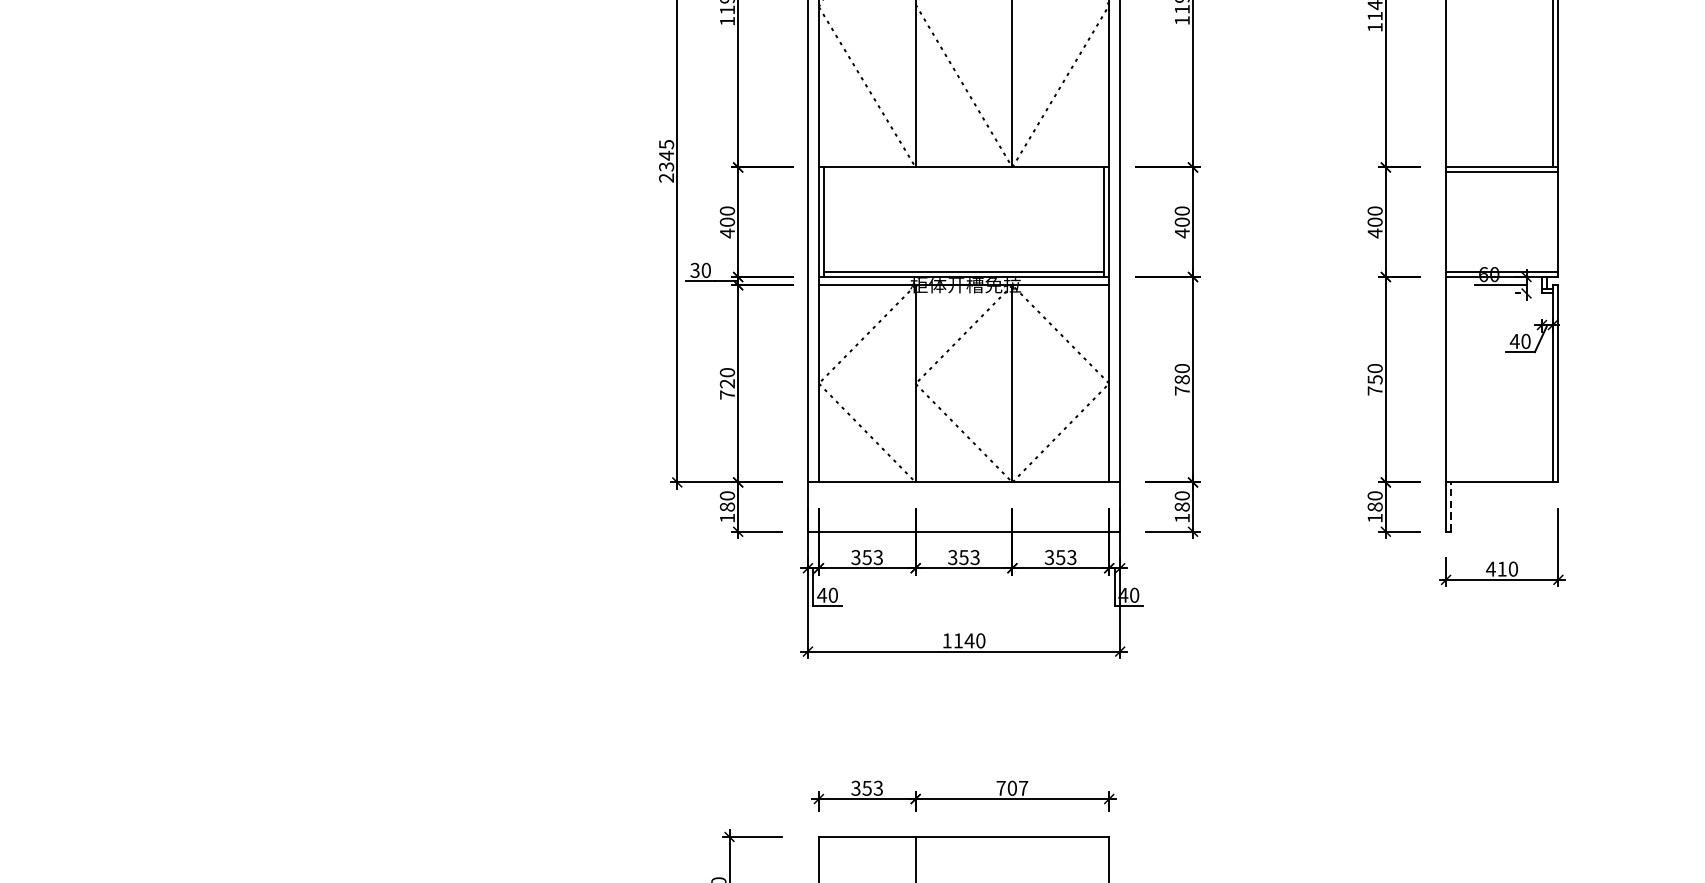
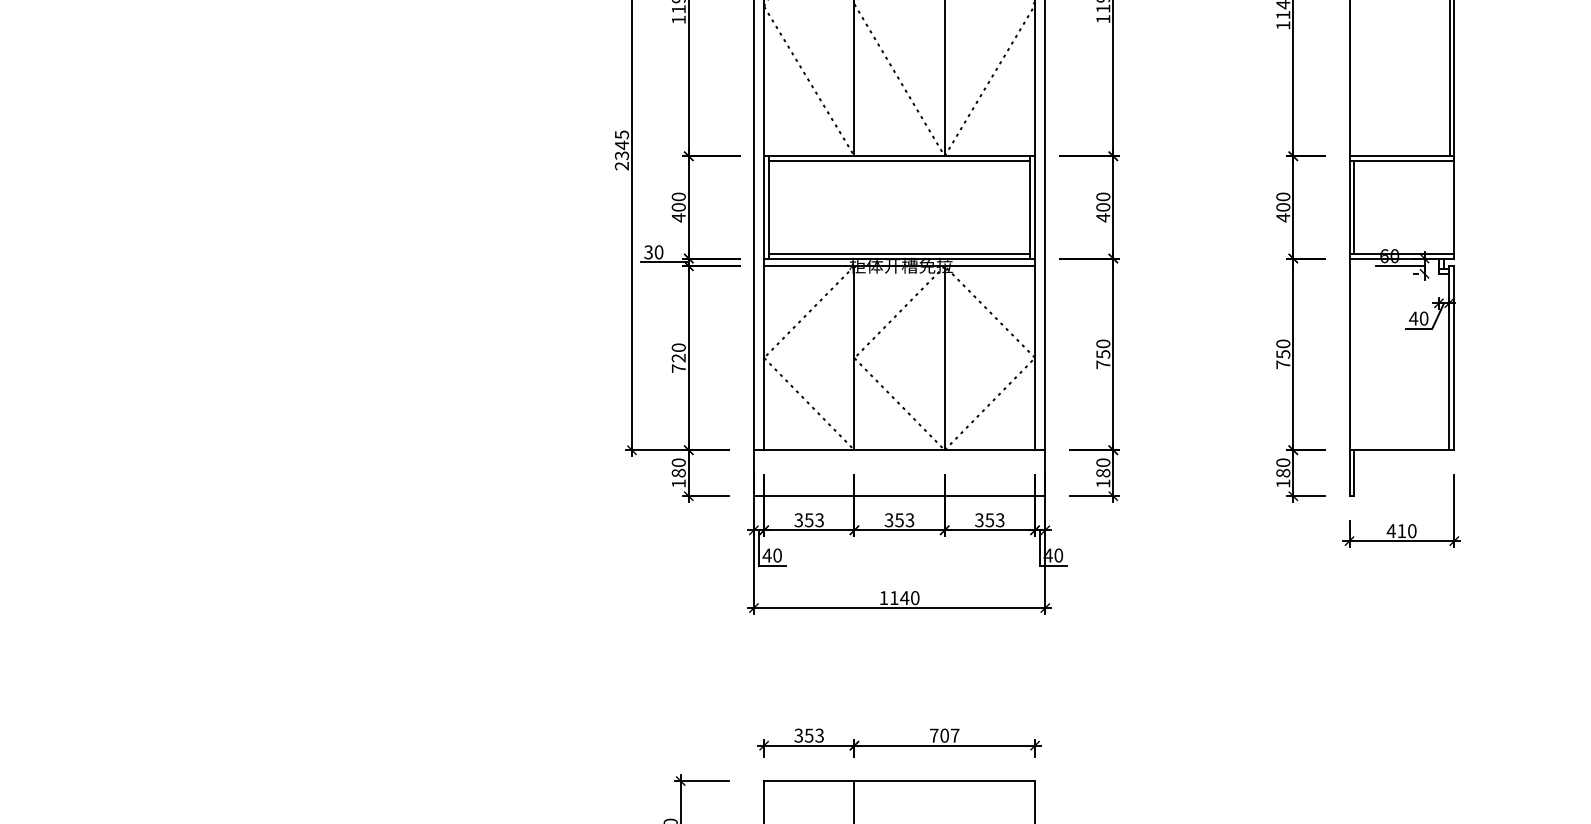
line: (963, 172) -> (899, 160), added
line: (1451, 221) -> (1354, 206), added
text: (1182, 379) -> (1103, 354), 780 -> 750
line: (1451, 506) -> (1354, 472), dashed -> solid

